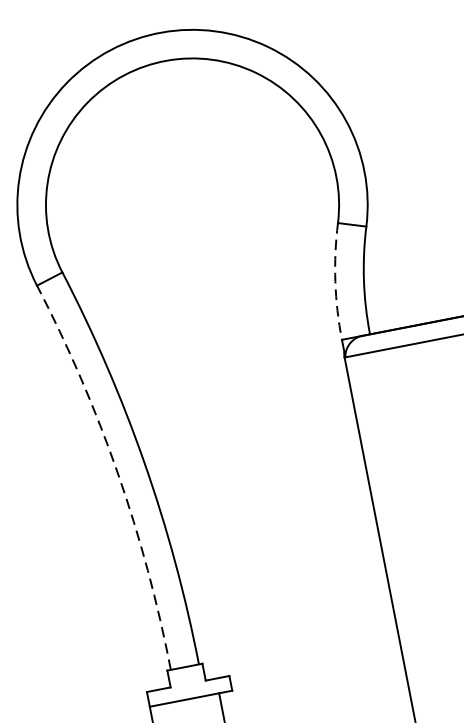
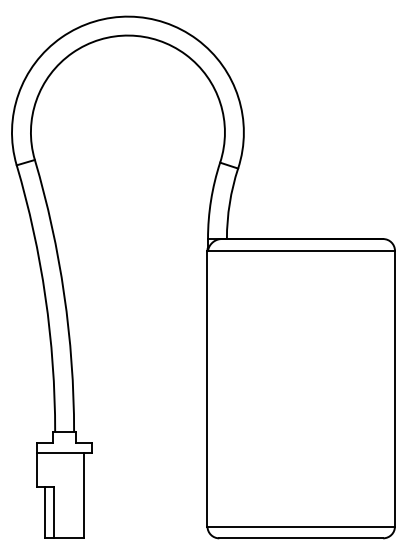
arc: (336, 281) -> (211, 200), dashed -> solid
arc: (117, 473) -> (45, 297), dashed -> solid

